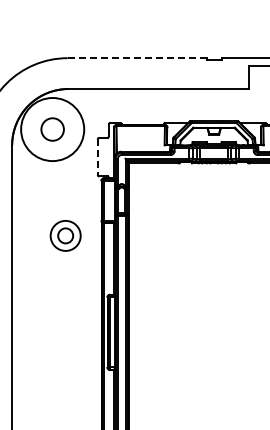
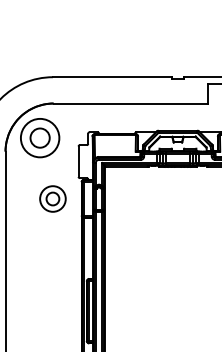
line: (137, 58) -> (112, 77), dashed -> solid
circle: (52, 129) -> (39, 138), size x0.71
line: (97, 157) -> (78, 161), dashed -> solid
part: (65, 235) -> (52, 198), moved

